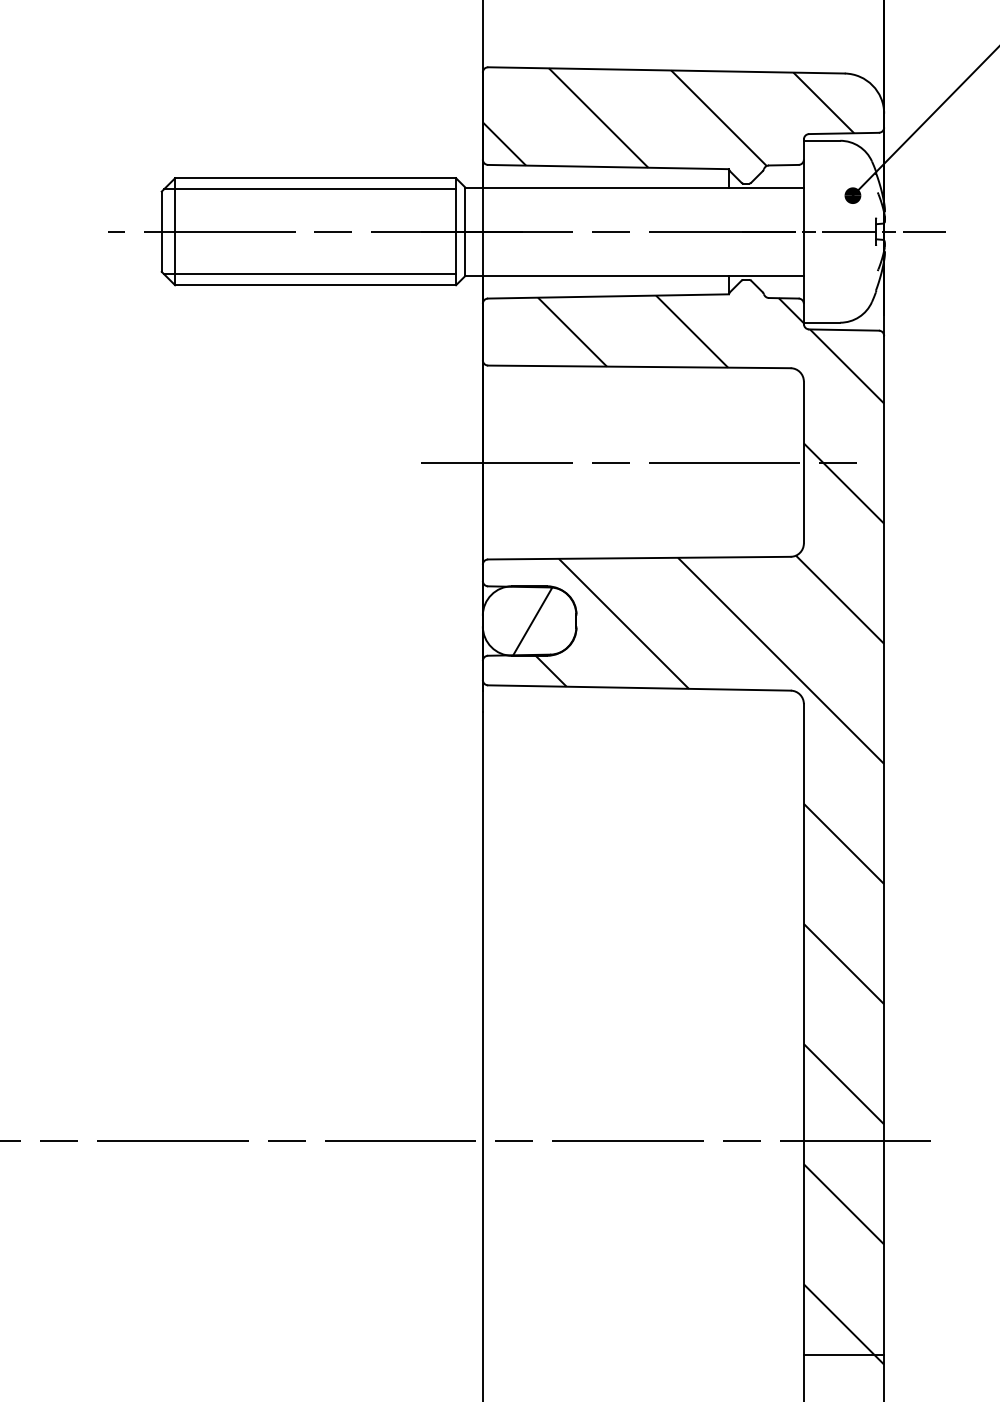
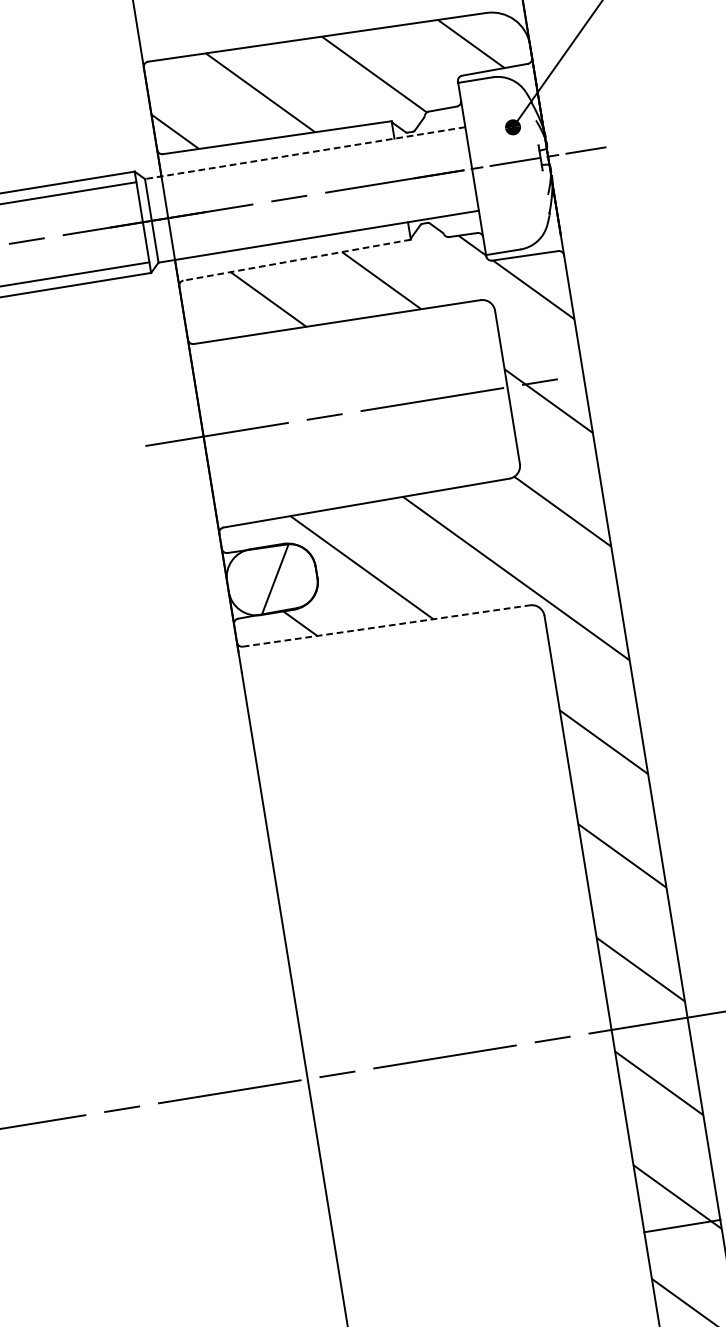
line: (634, 187) -> (305, 153), solid -> dashed
line: (608, 296) -> (297, 260), solid -> dashed
line: (639, 688) -> (386, 626), solid -> dashed

